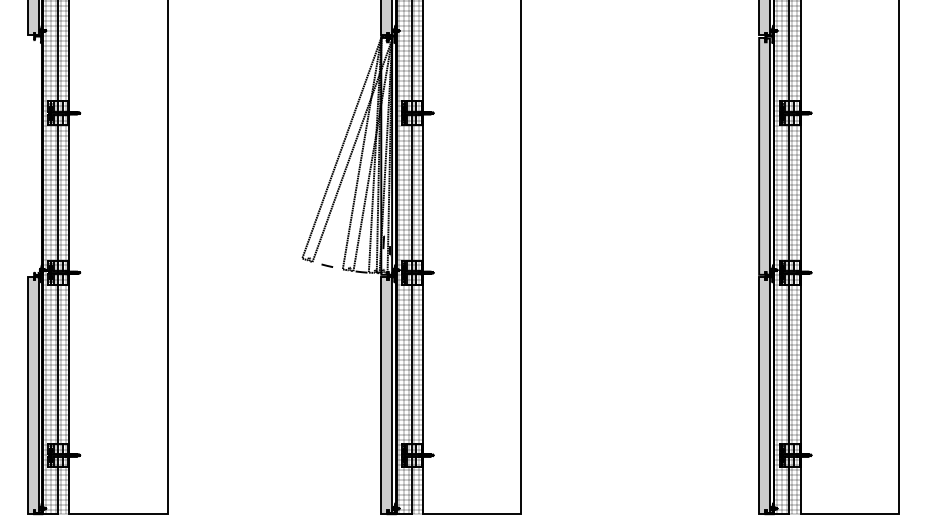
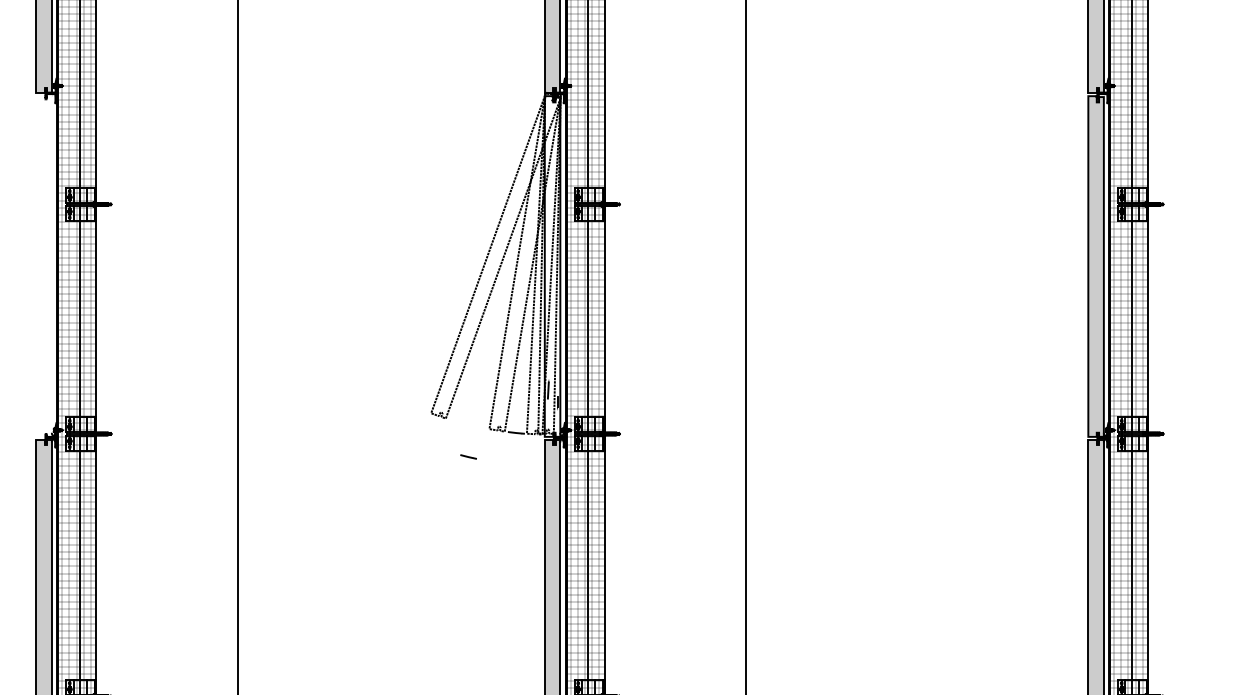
part: (327, 265) -> (468, 456), moved

